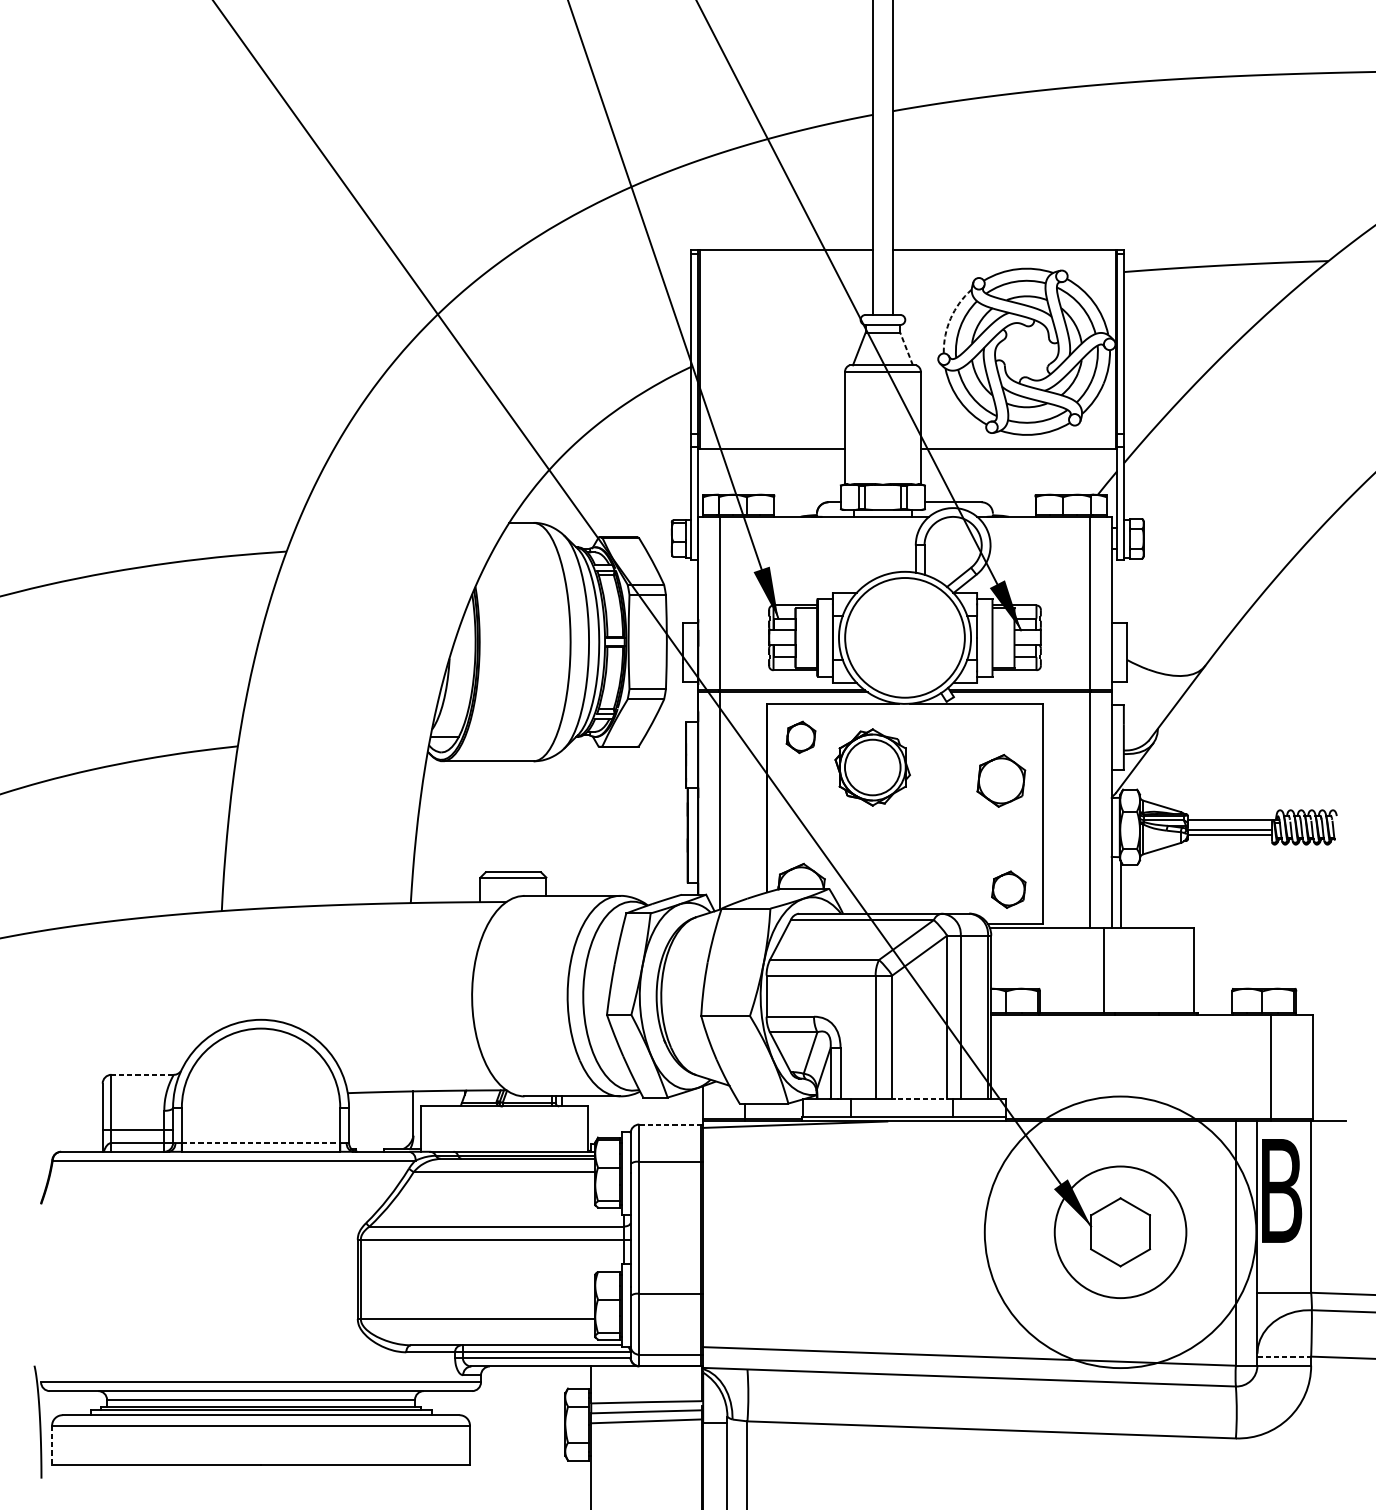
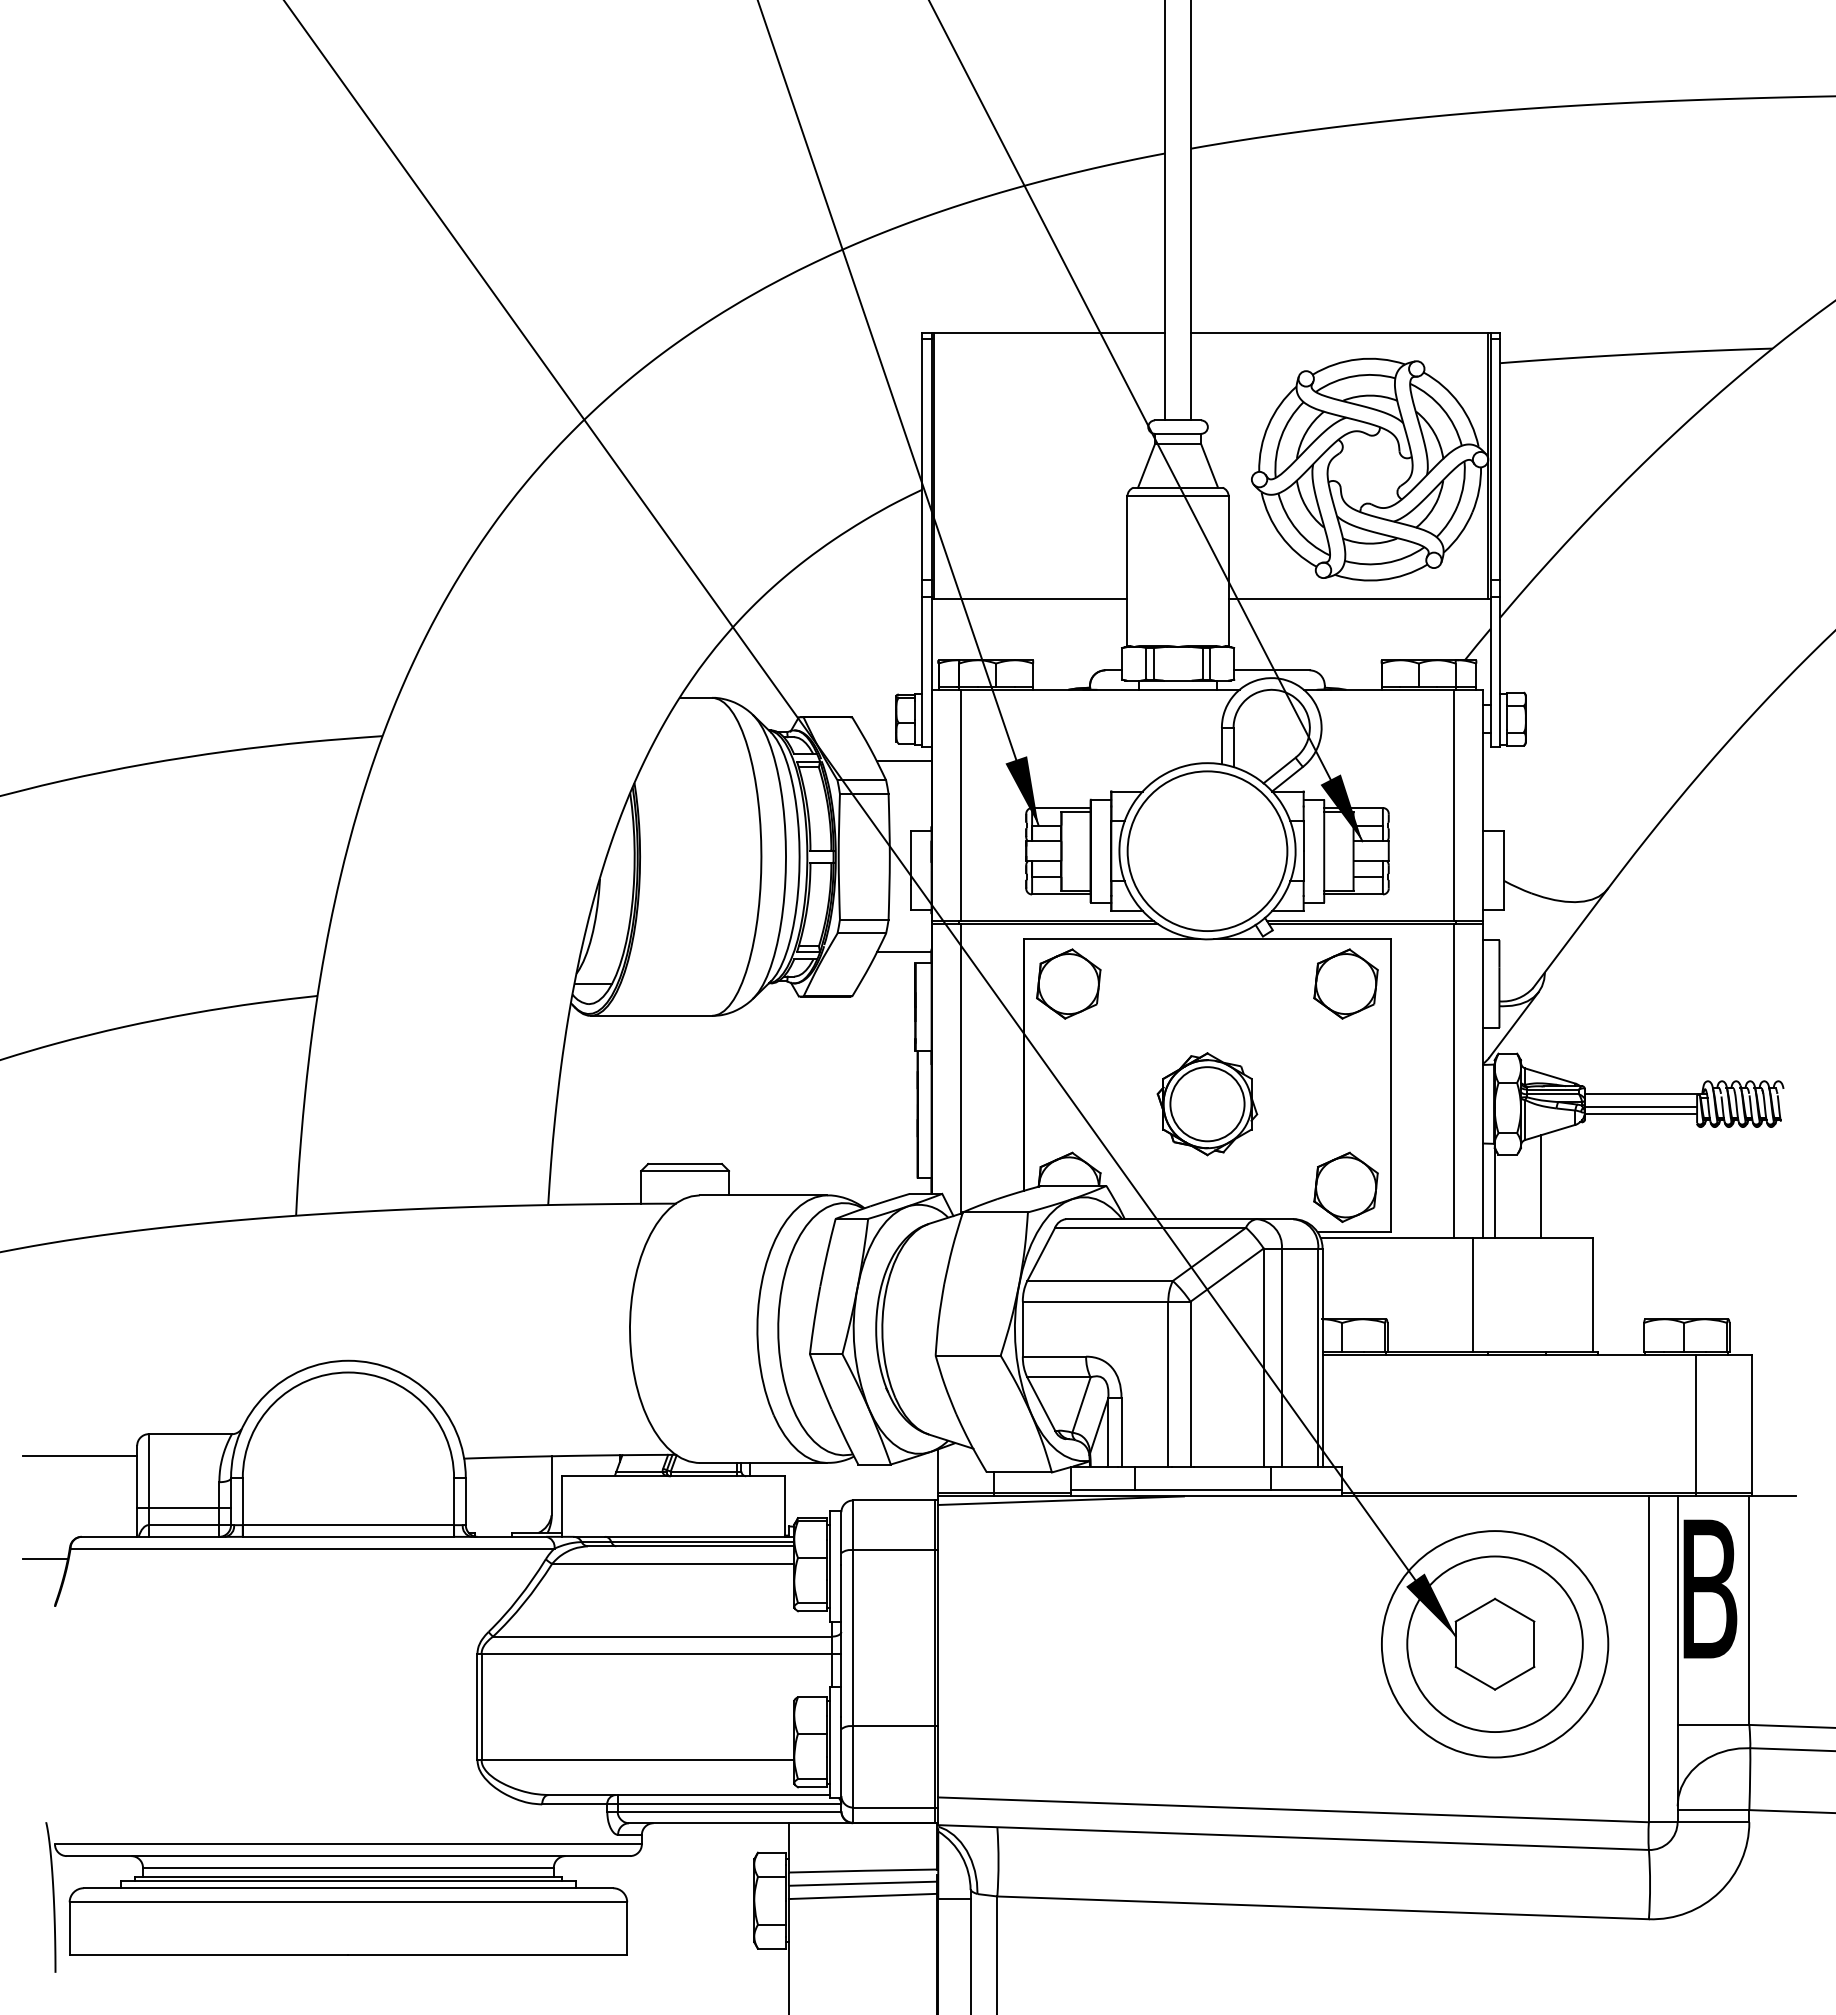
arc: (950, 318) -> (1268, 425), dashed -> solid
line: (906, 348) -> (1209, 465), dashed -> solid
line: (677, 570) -> (903, 761), added
line: (677, 713) -> (903, 952), added
part: (800, 737) -> (1068, 983), size x1.67
part: (872, 767) -> (1207, 1104), moved
part: (1000, 780) -> (1345, 983), moved
part: (1008, 889) -> (1345, 1186), size x1.43
line: (1155, 889) -> (1541, 1186), added
line: (141, 1075) -> (189, 1434), dashed -> solid
line: (60, 1090) -> (80, 1455), added
line: (922, 1099) -> (1231, 1466), dashed -> solid
line: (670, 1124) -> (894, 1500), dashed -> solid
line: (261, 1143) -> (348, 1525), dashed -> solid
line: (33, 1168) -> (45, 1559), added
circle: (1120, 1232) -> (1494, 1644), size x0.62
line: (1284, 1356) -> (1713, 1810), dashed -> solid
line: (51, 1445) -> (69, 1928), dashed -> solid

